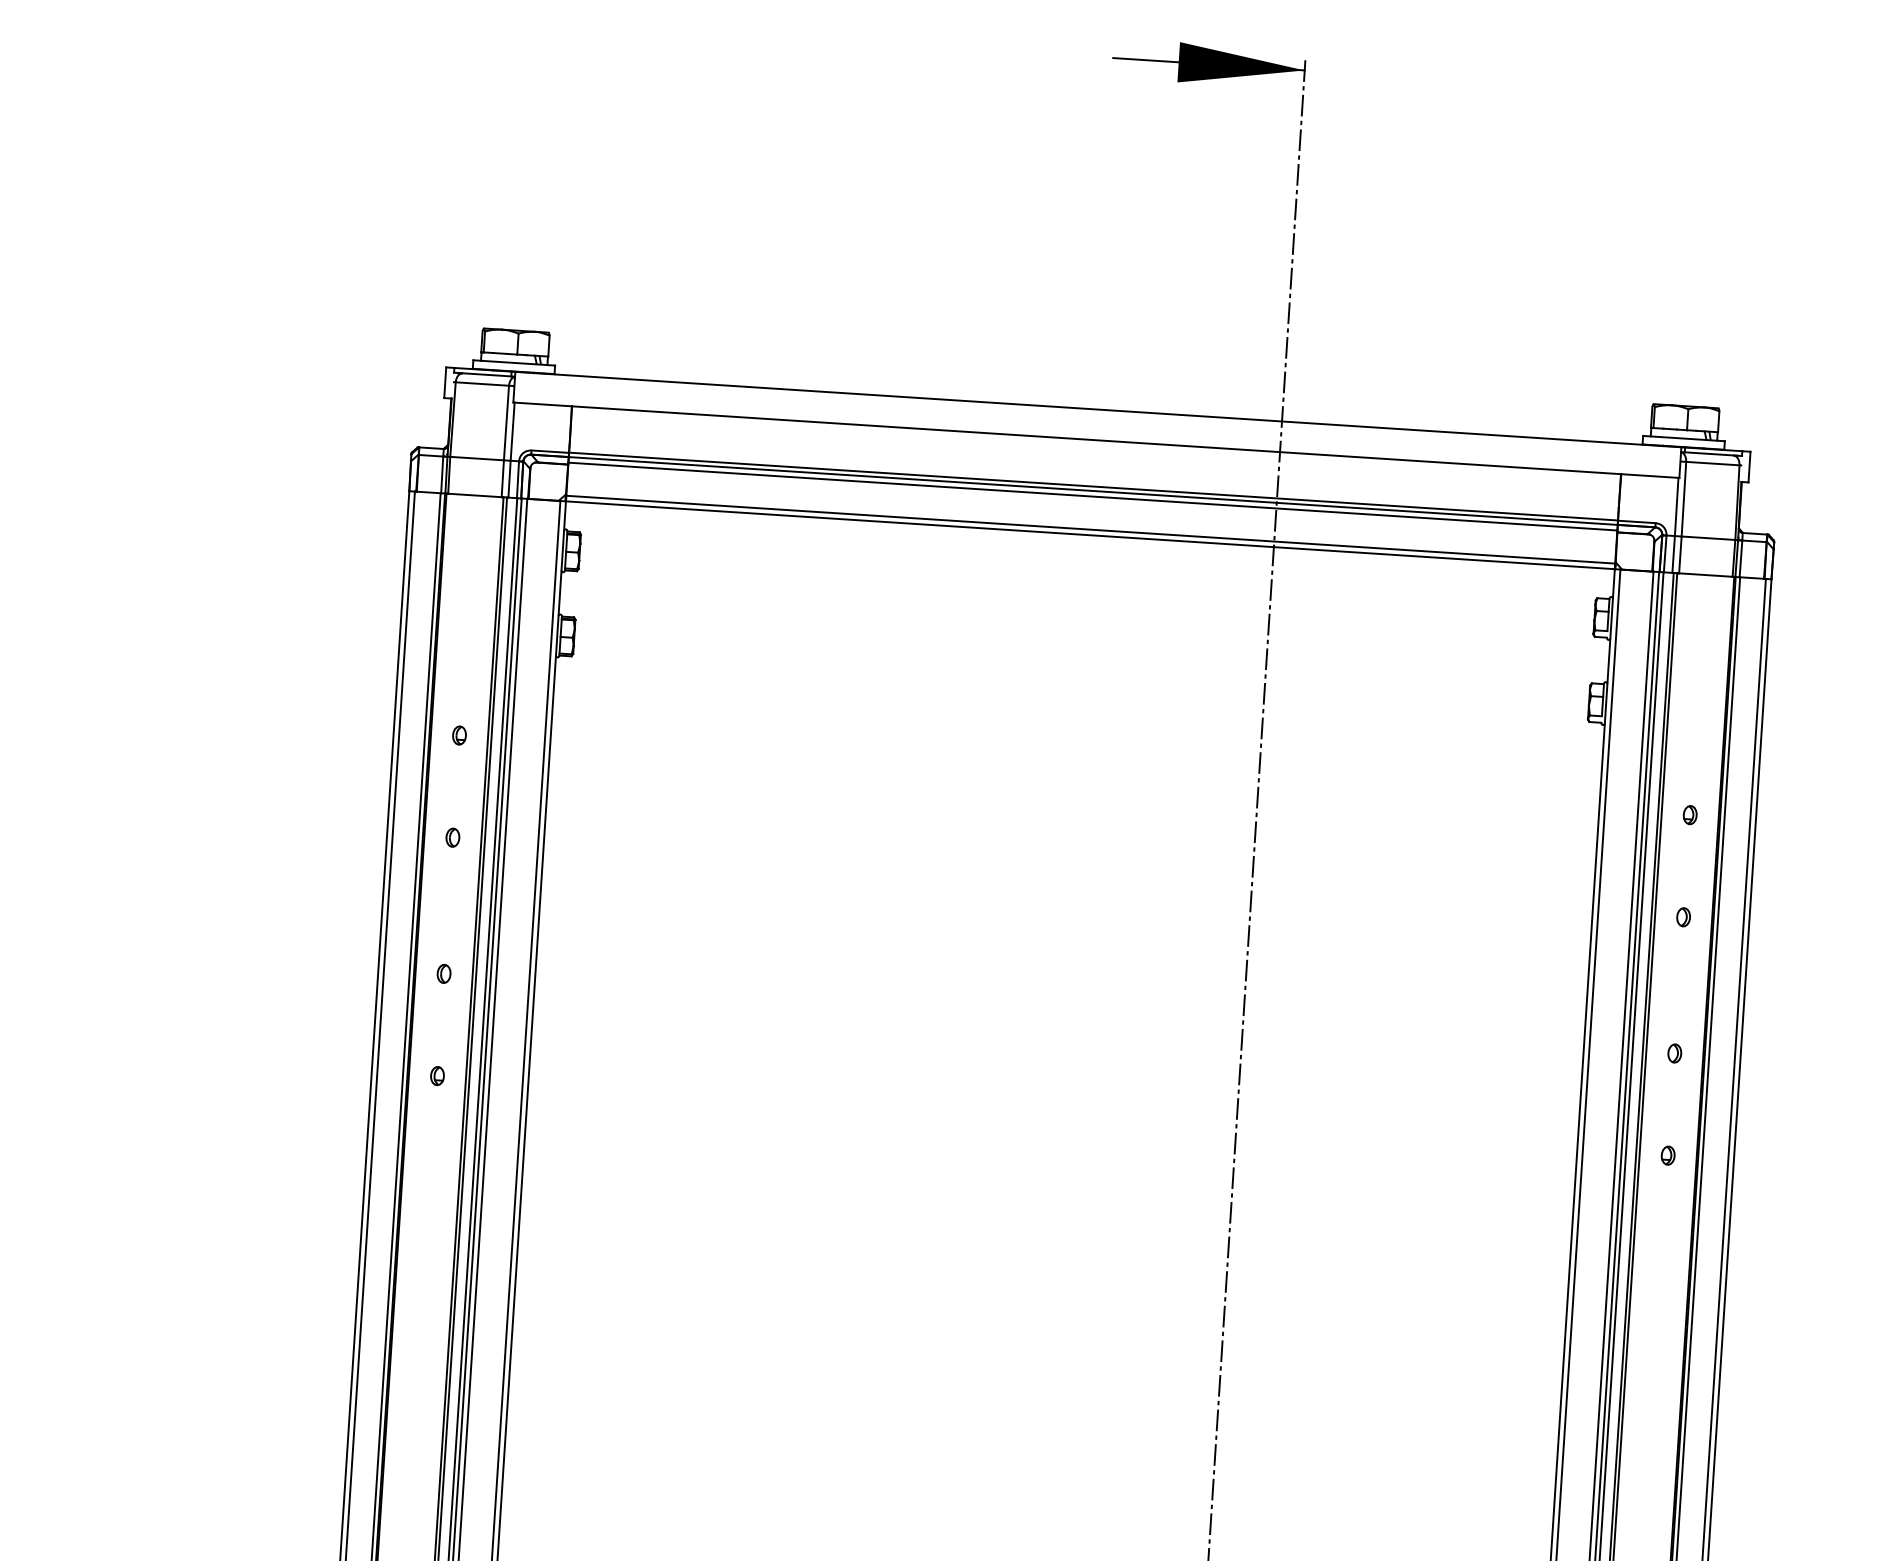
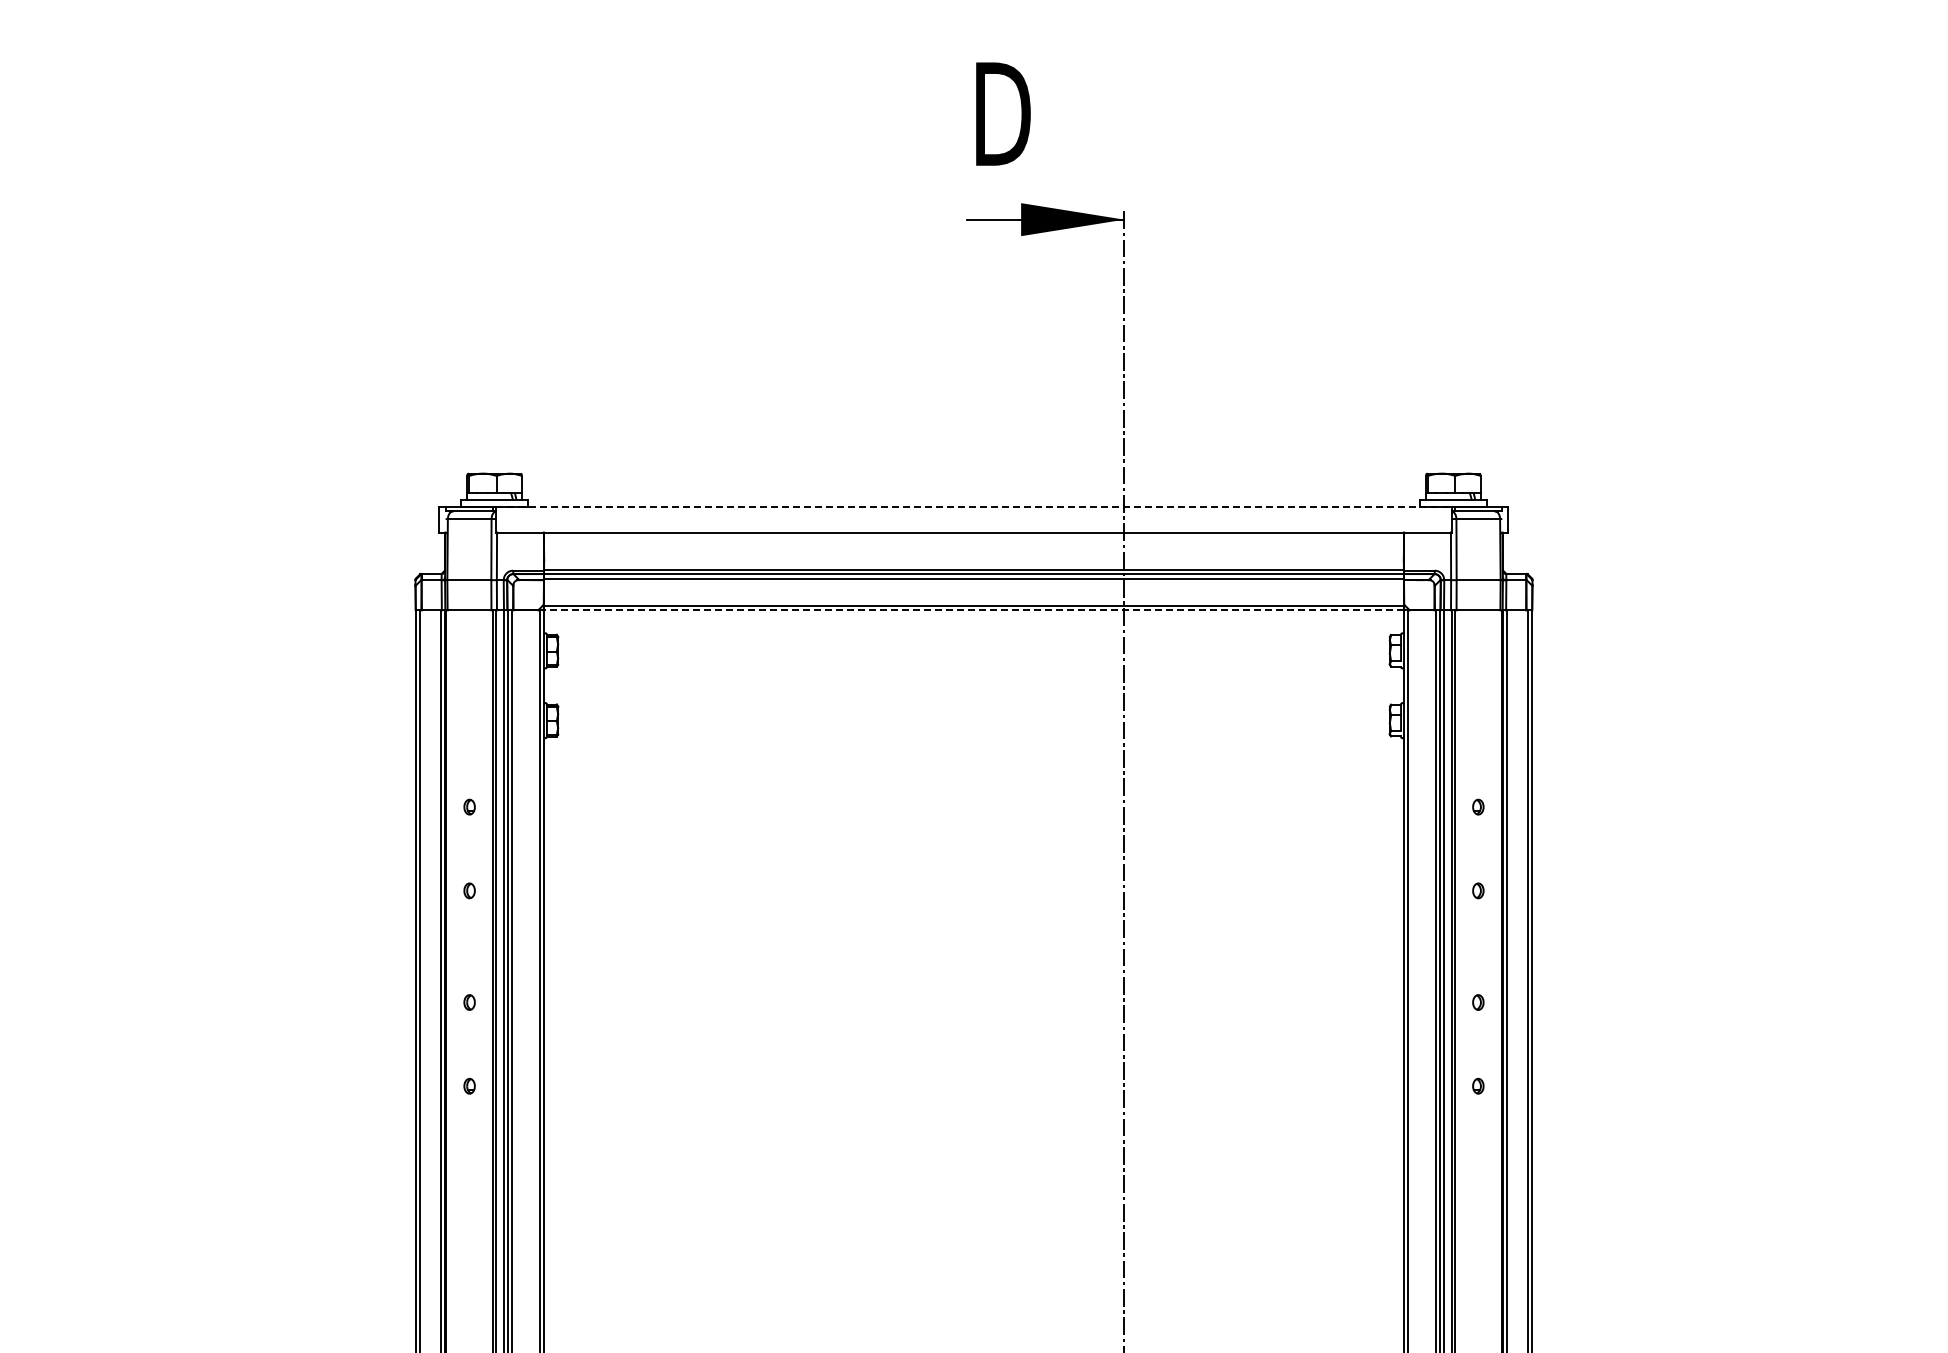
line: (1097, 409) -> (973, 507), solid -> dashed
line: (1091, 535) -> (974, 610), solid -> dashed

